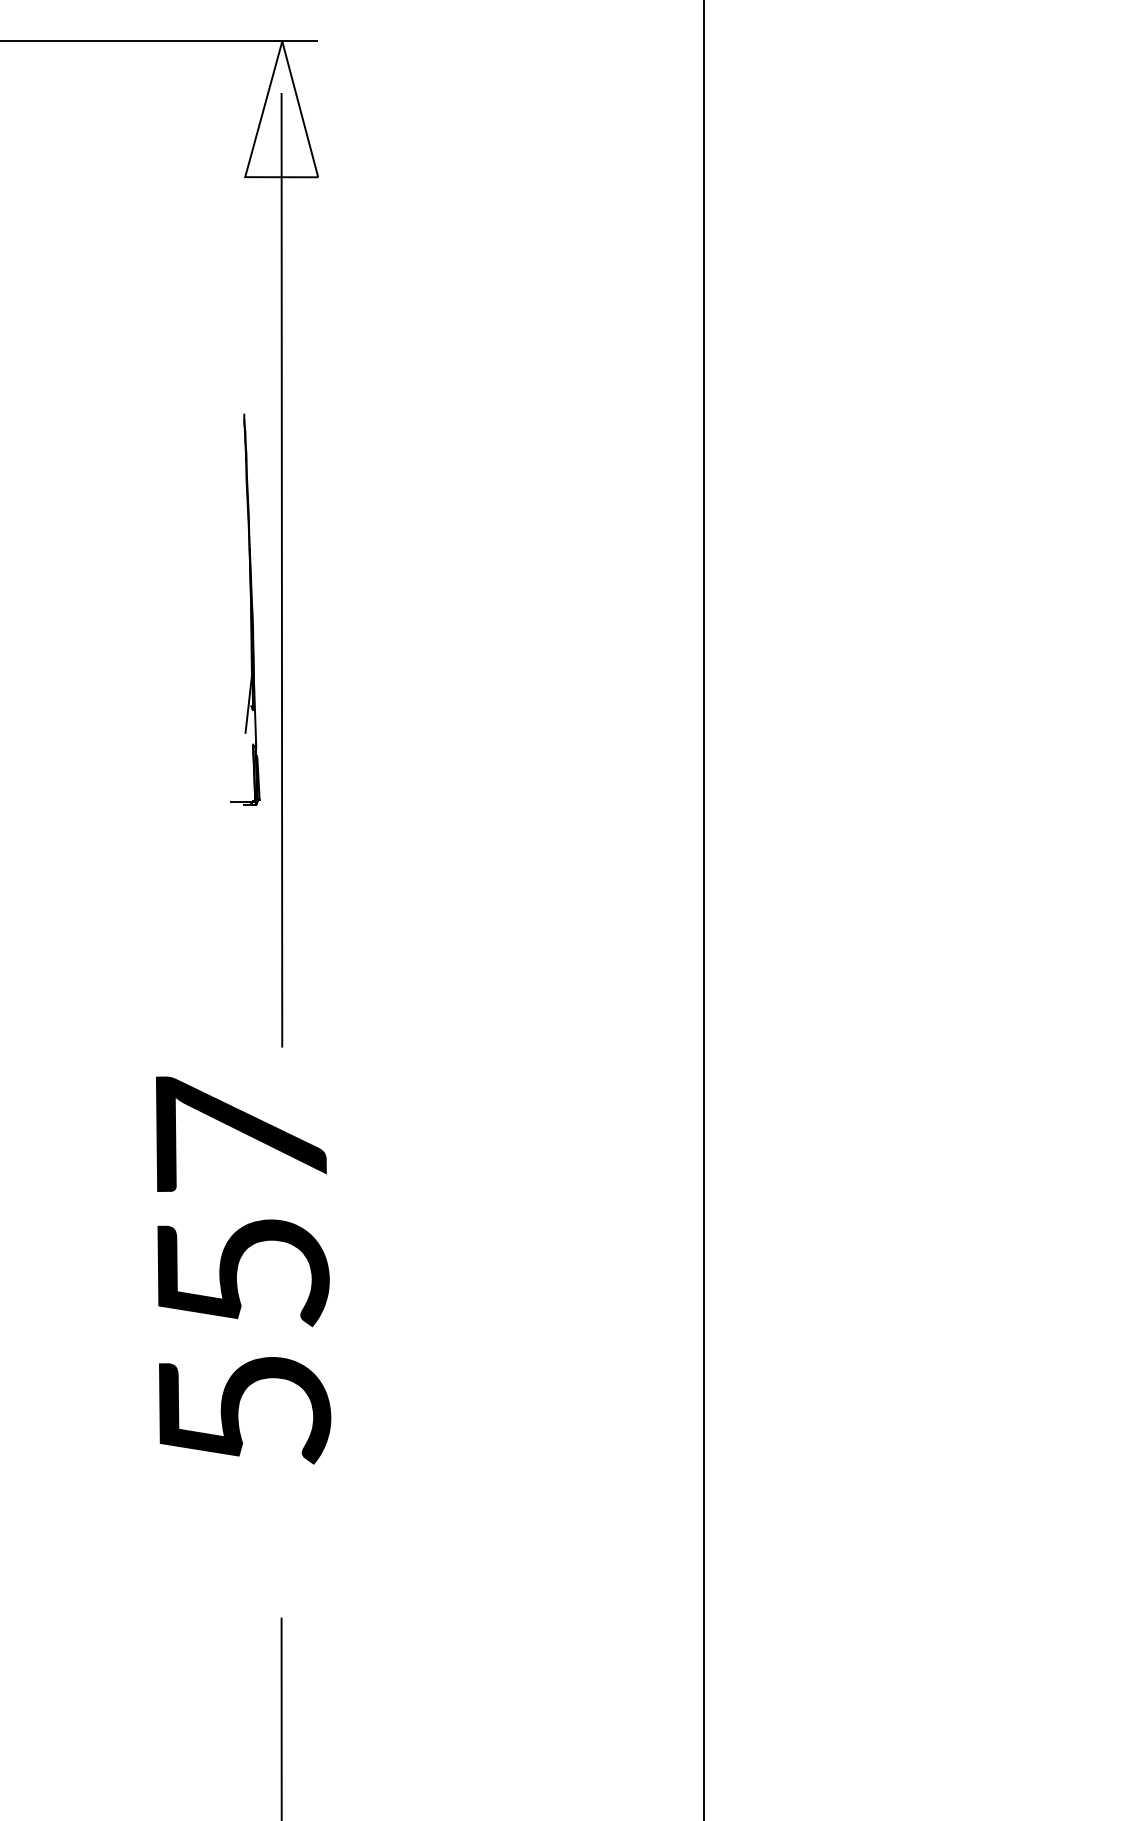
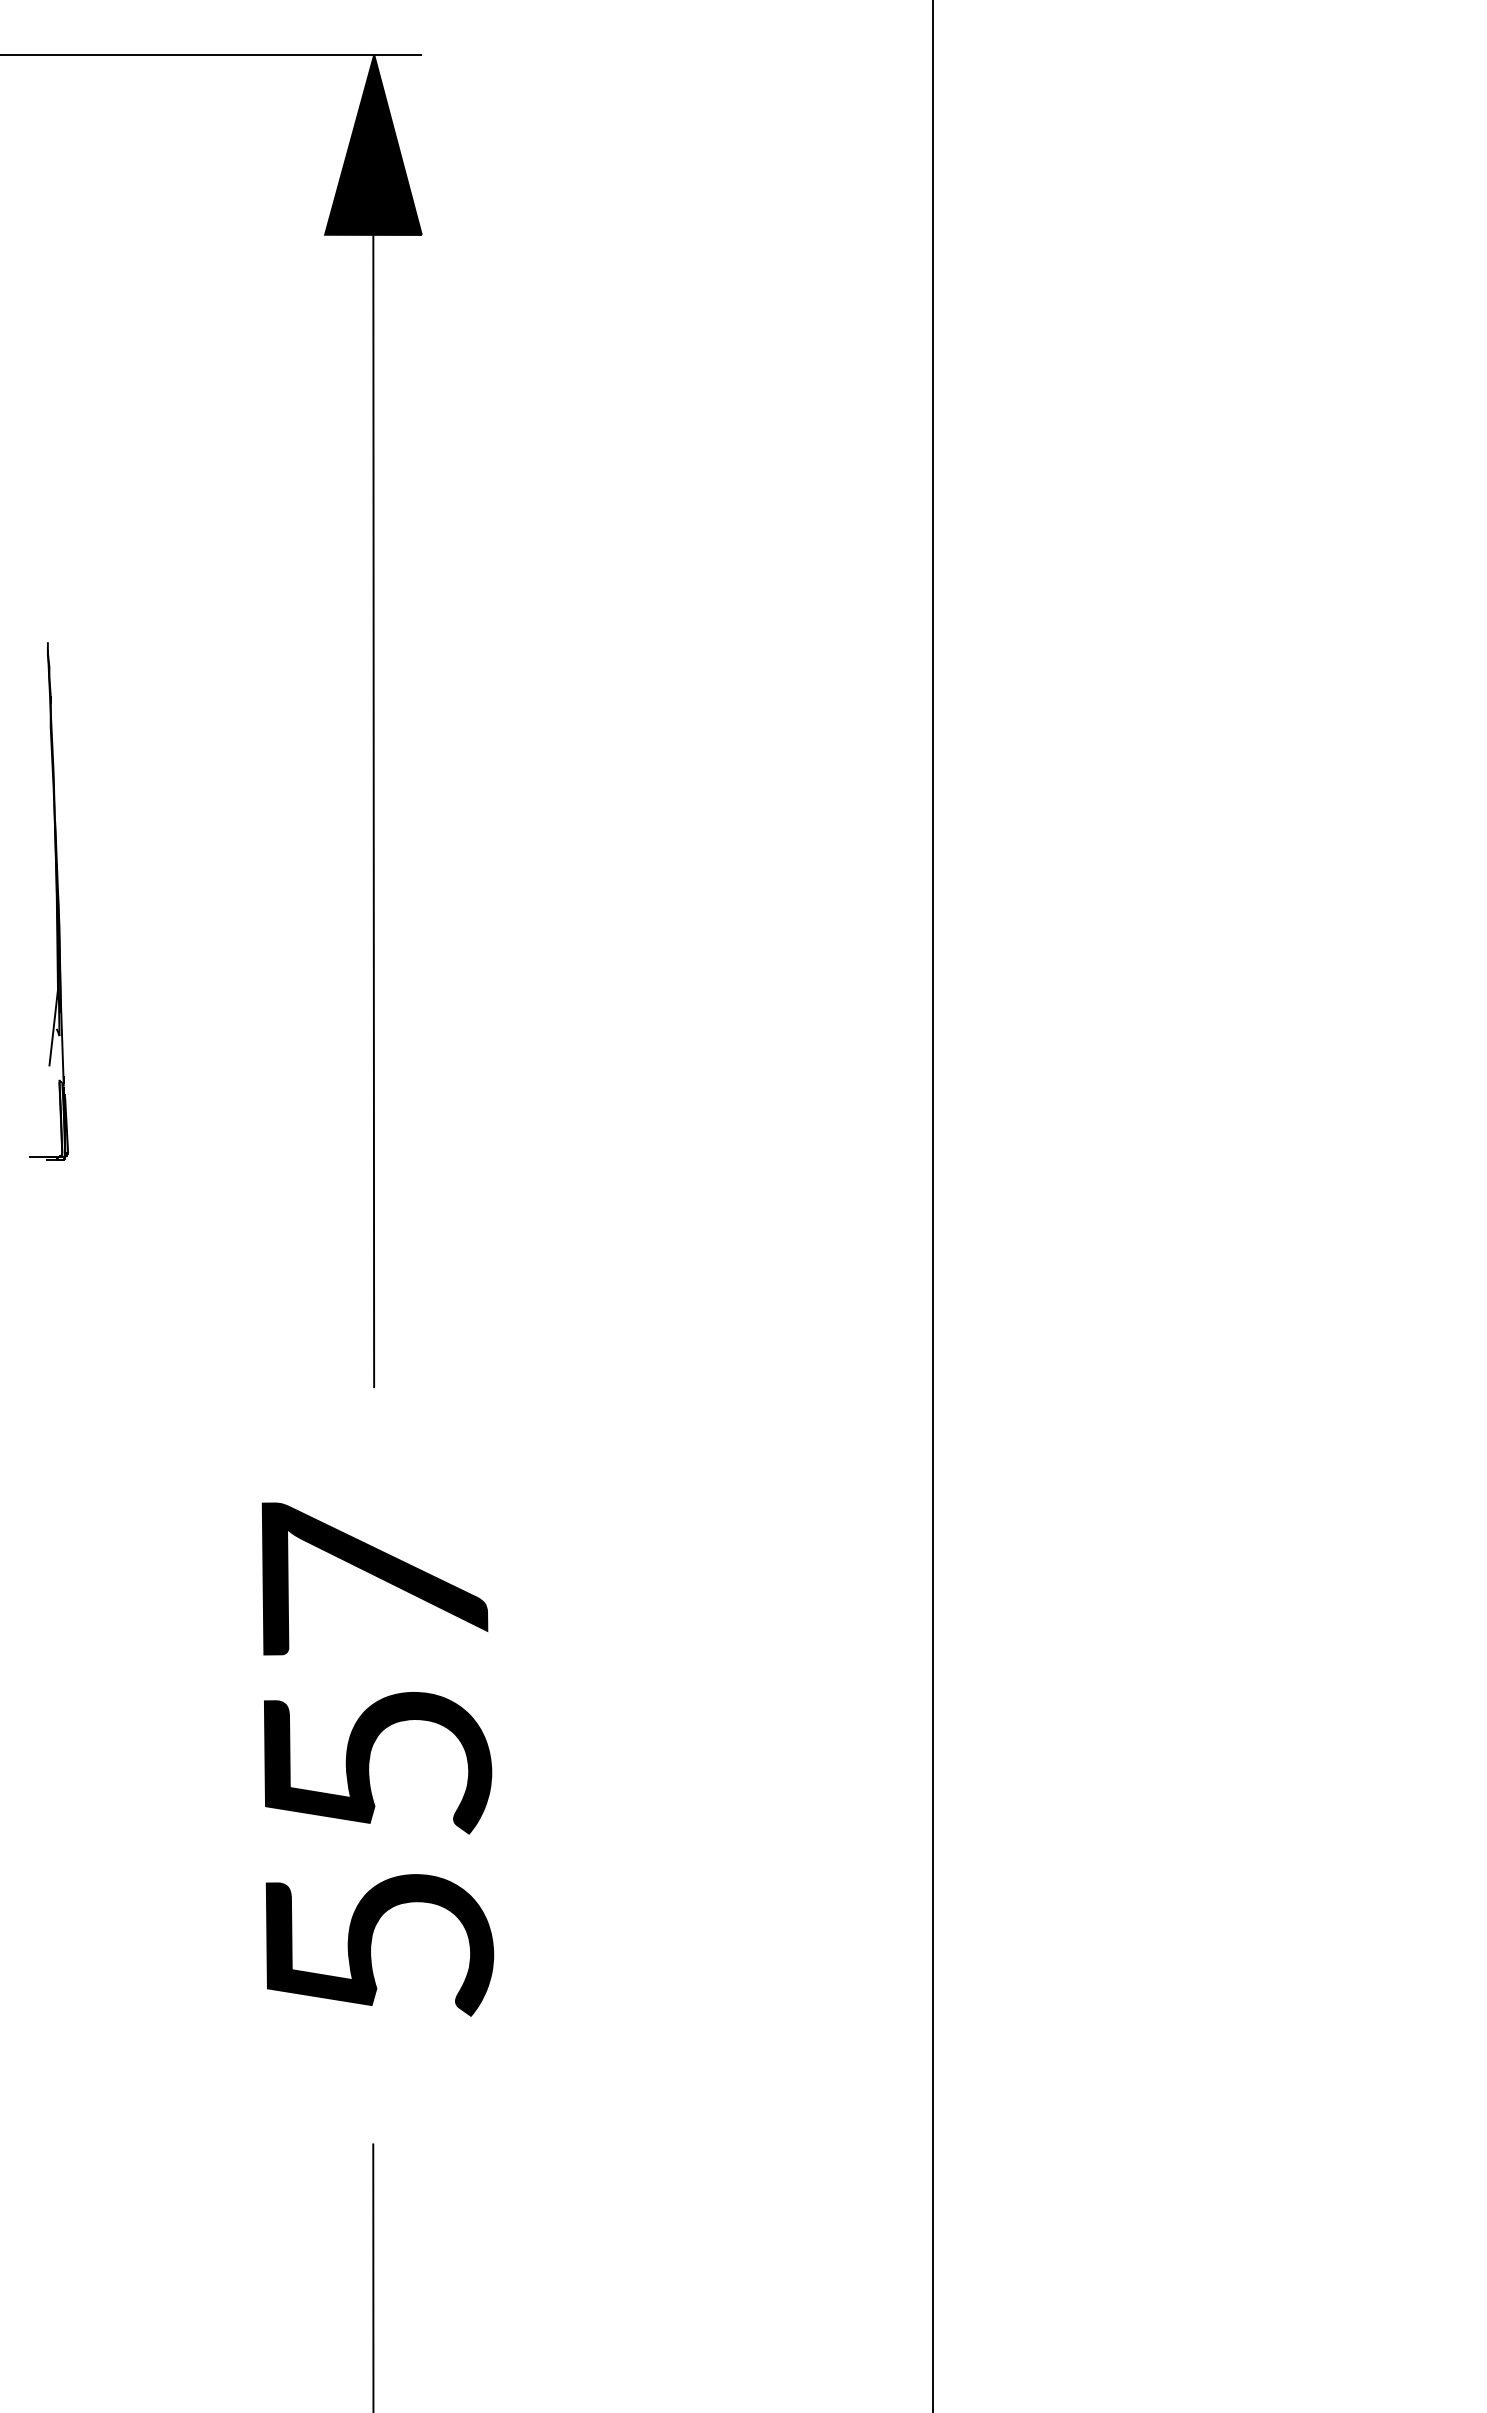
fill: (281, 109) -> (373, 144), added
part: (250, 607) -> (55, 899), moved
text: (243, 1270) -> (377, 1759), moved

